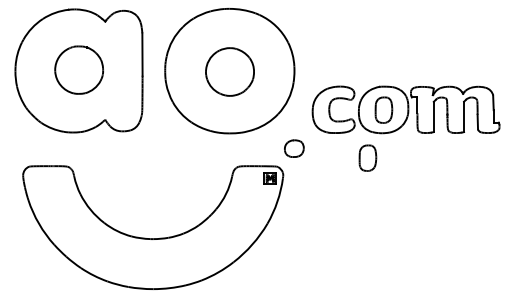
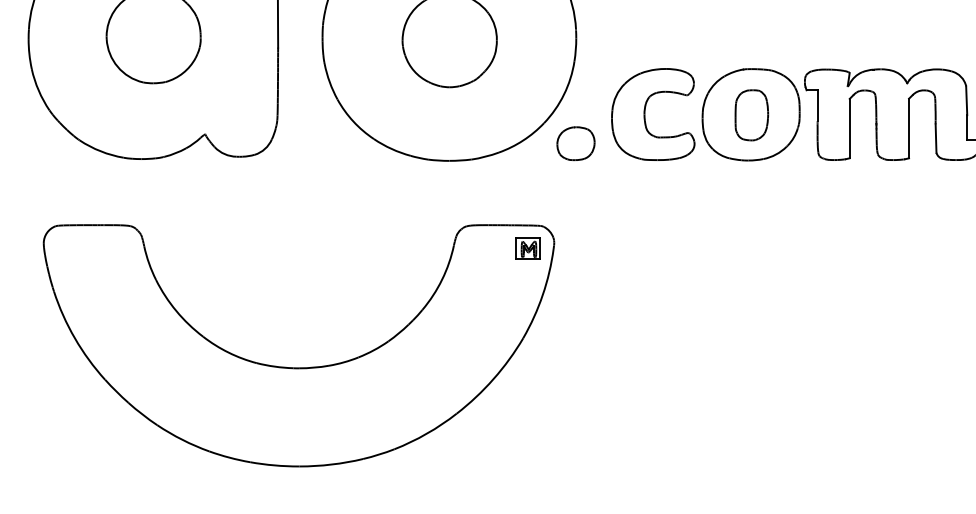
part: (294, 148) -> (576, 143), moved
part: (367, 157) -> (719, 208), removed

